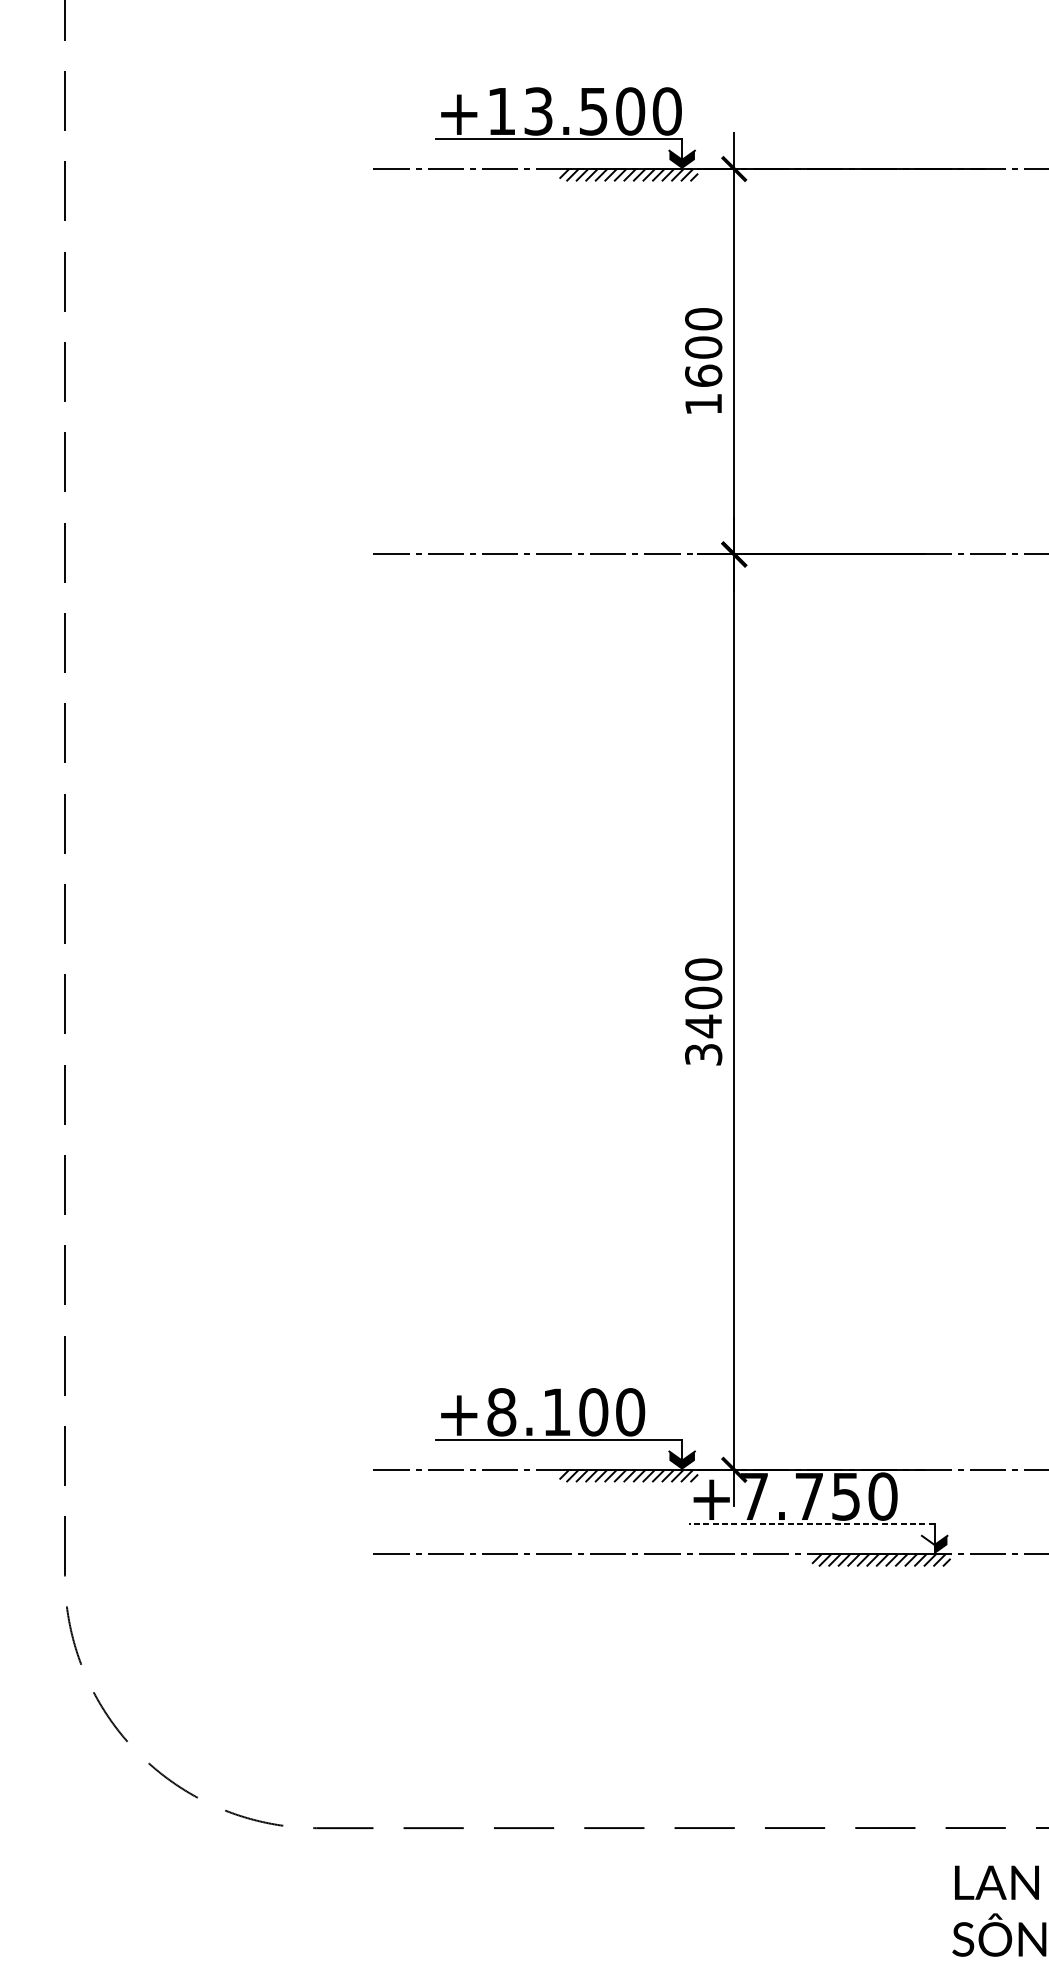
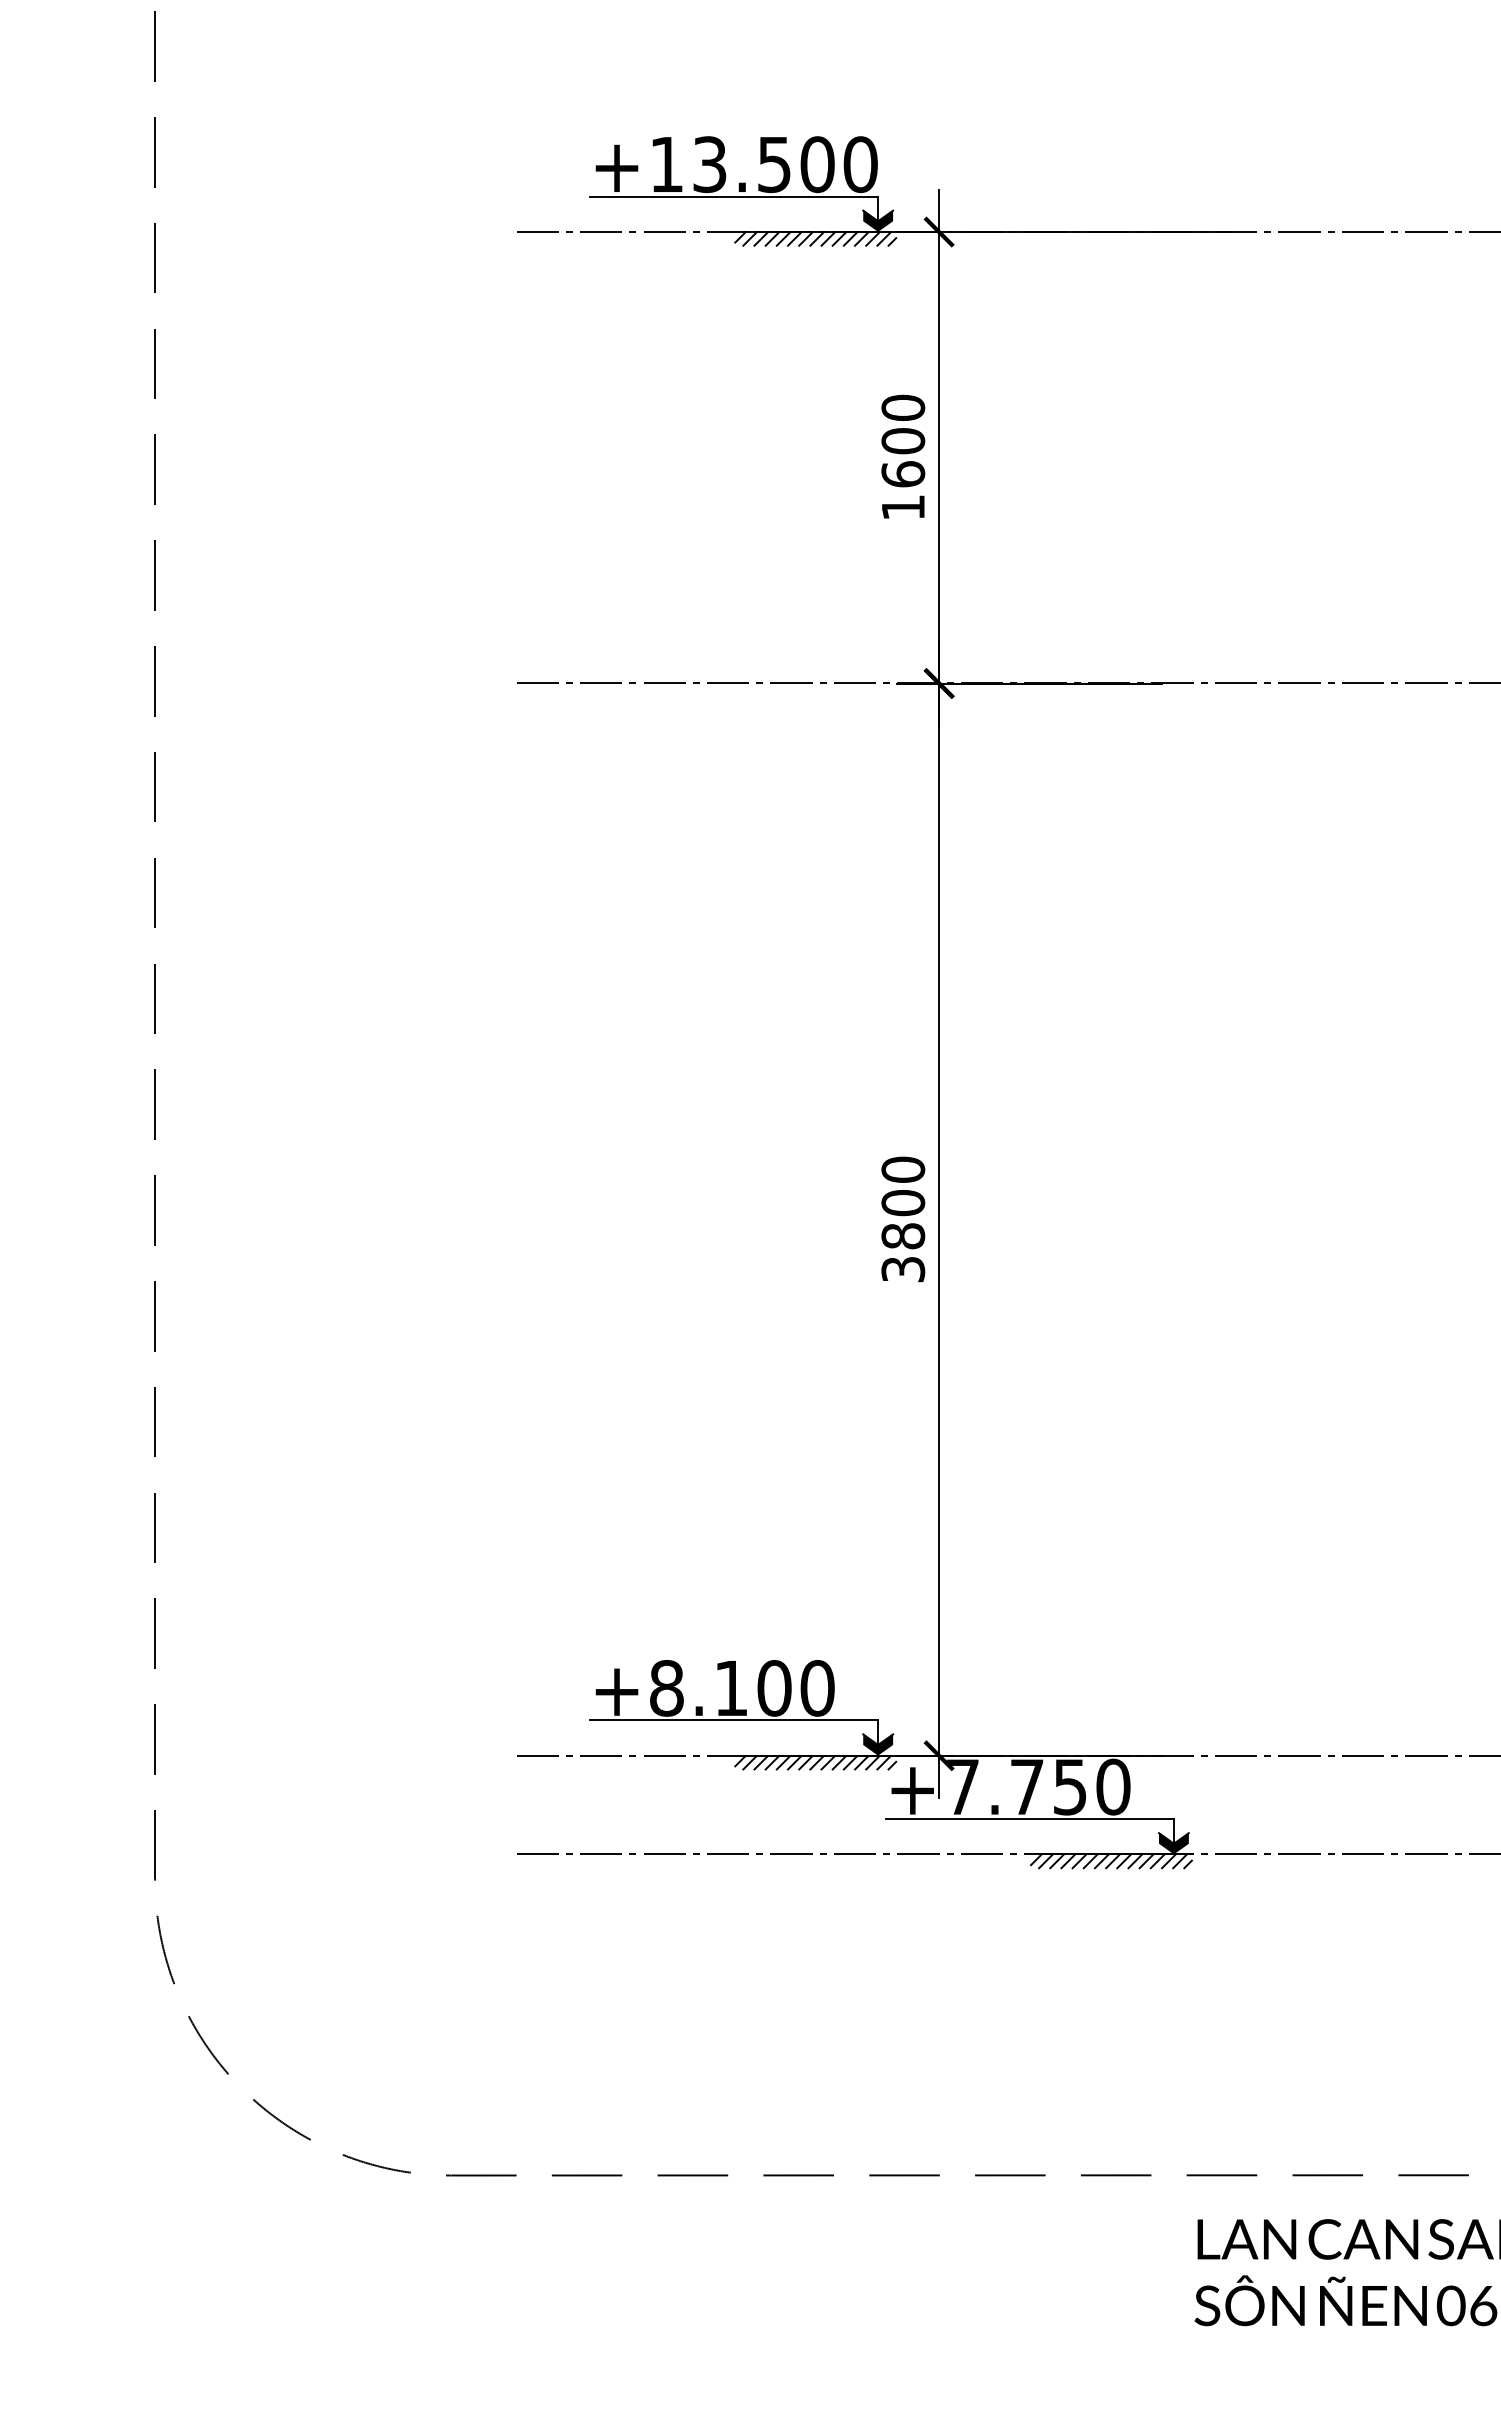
text: (703, 1026) -> (903, 1236), 3400 -> 3800
line: (811, 1524) -> (1029, 1819), dashed -> solid
fill: (927, 1544) -> (1165, 1843), added

